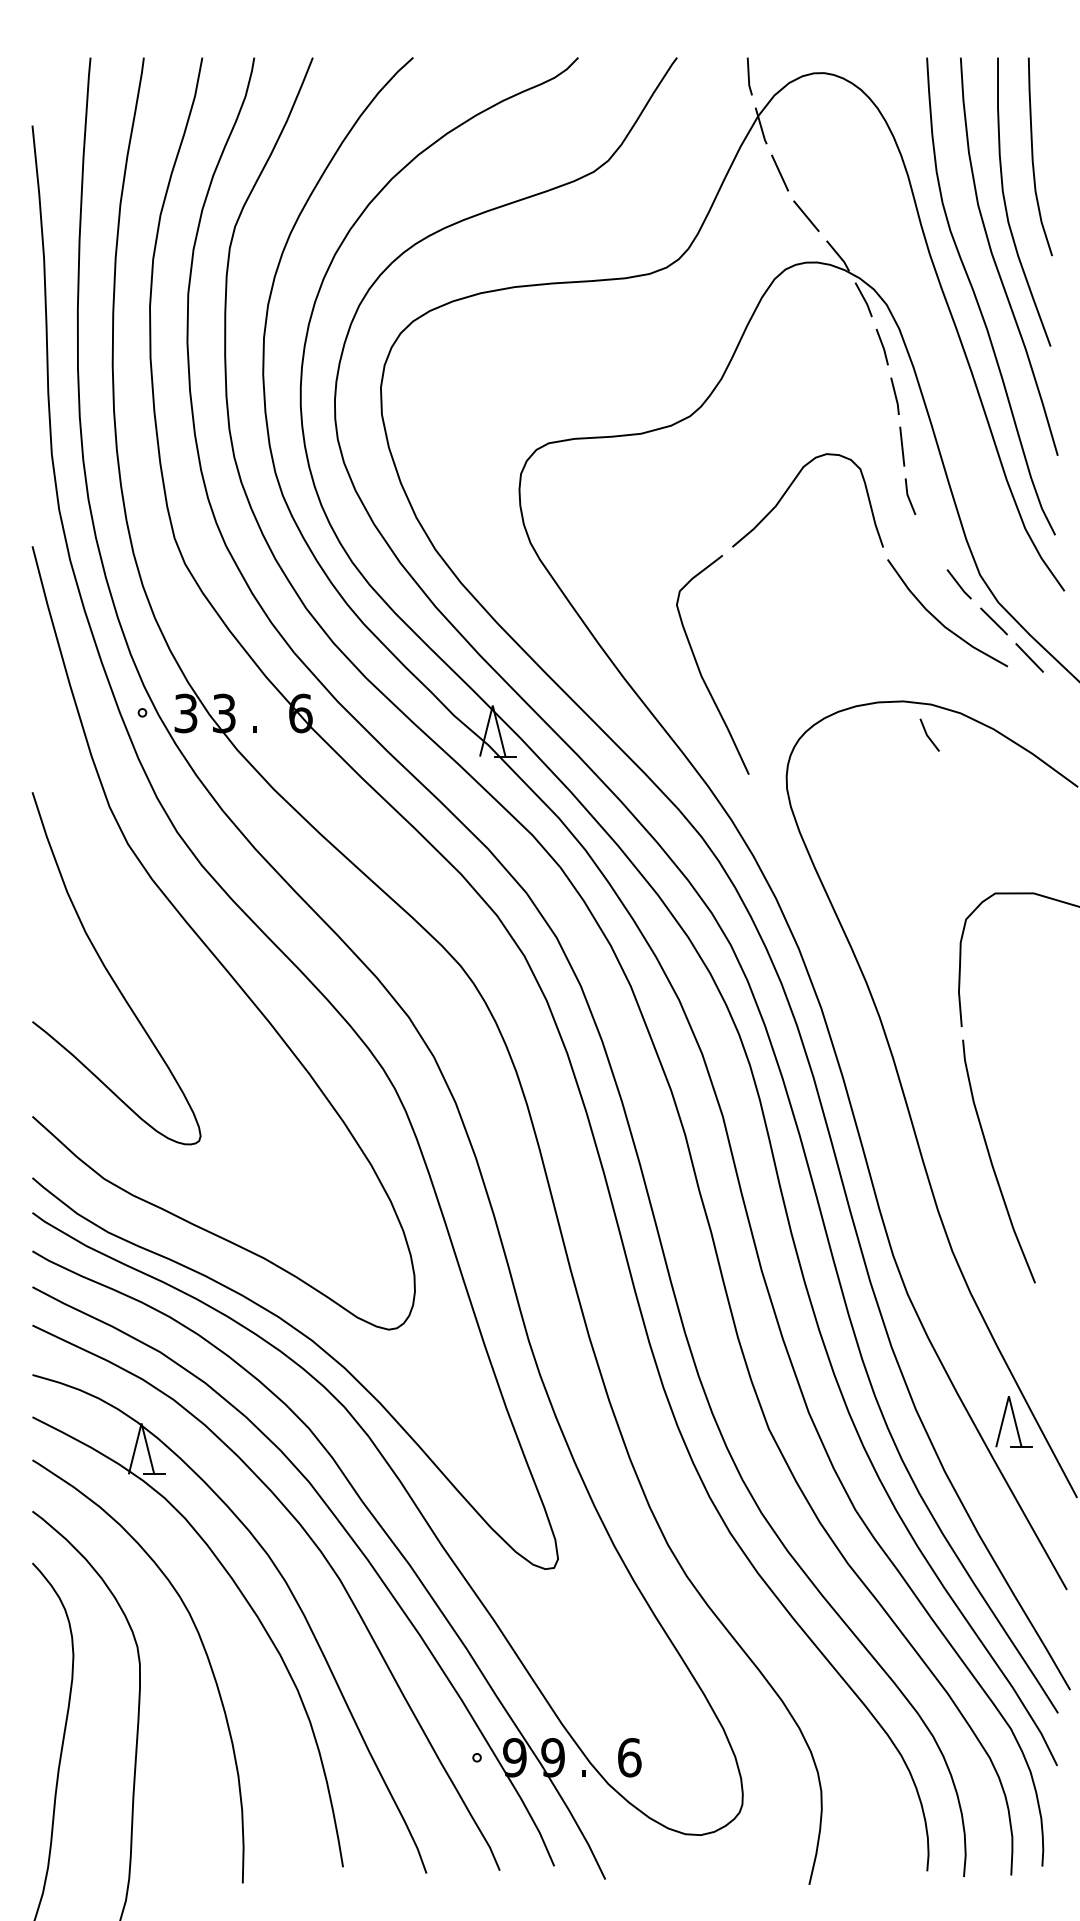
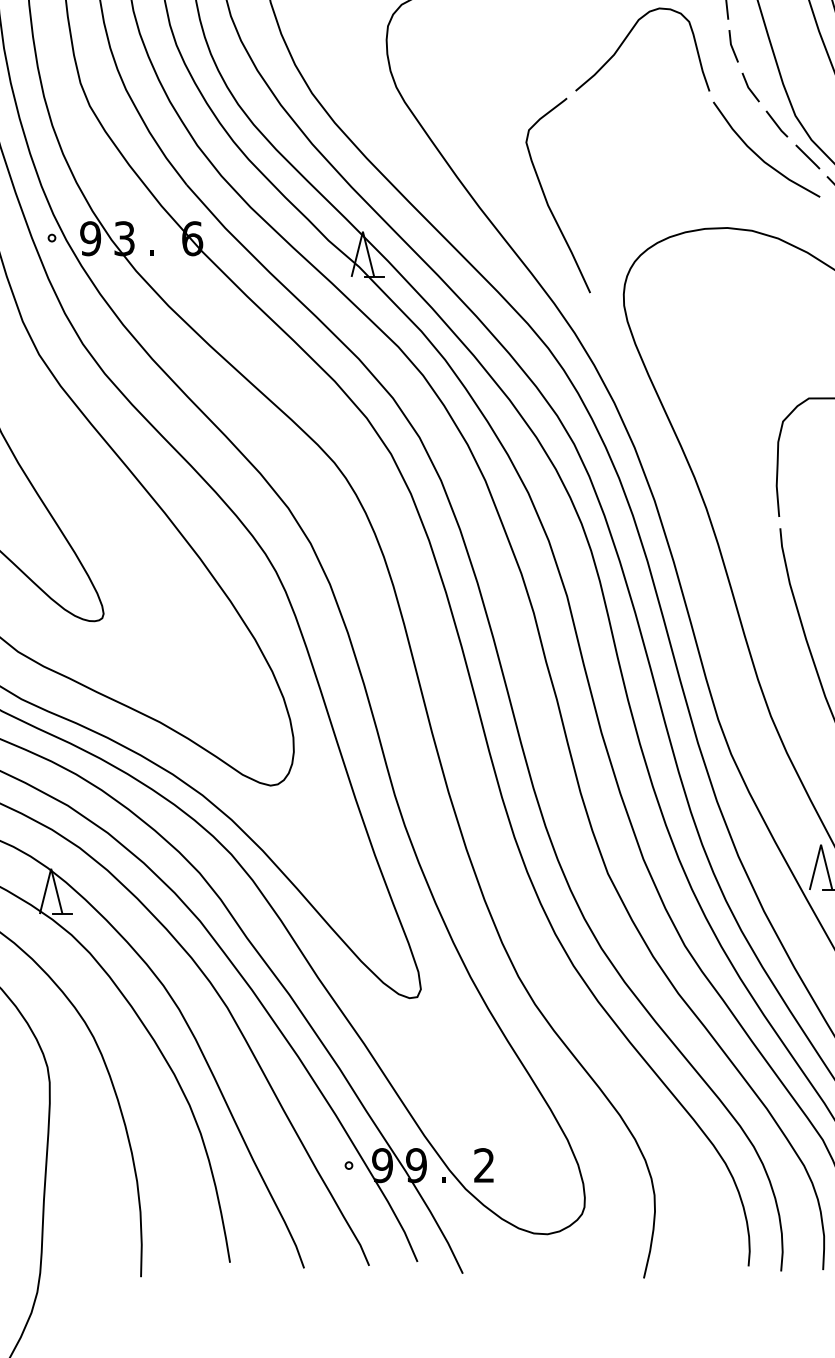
text: (185, 713) -> (90, 238), 3 -> 9
line: (928, 735) -> (749, 87), moved
text: (629, 1757) -> (484, 1165), 6 -> 2

